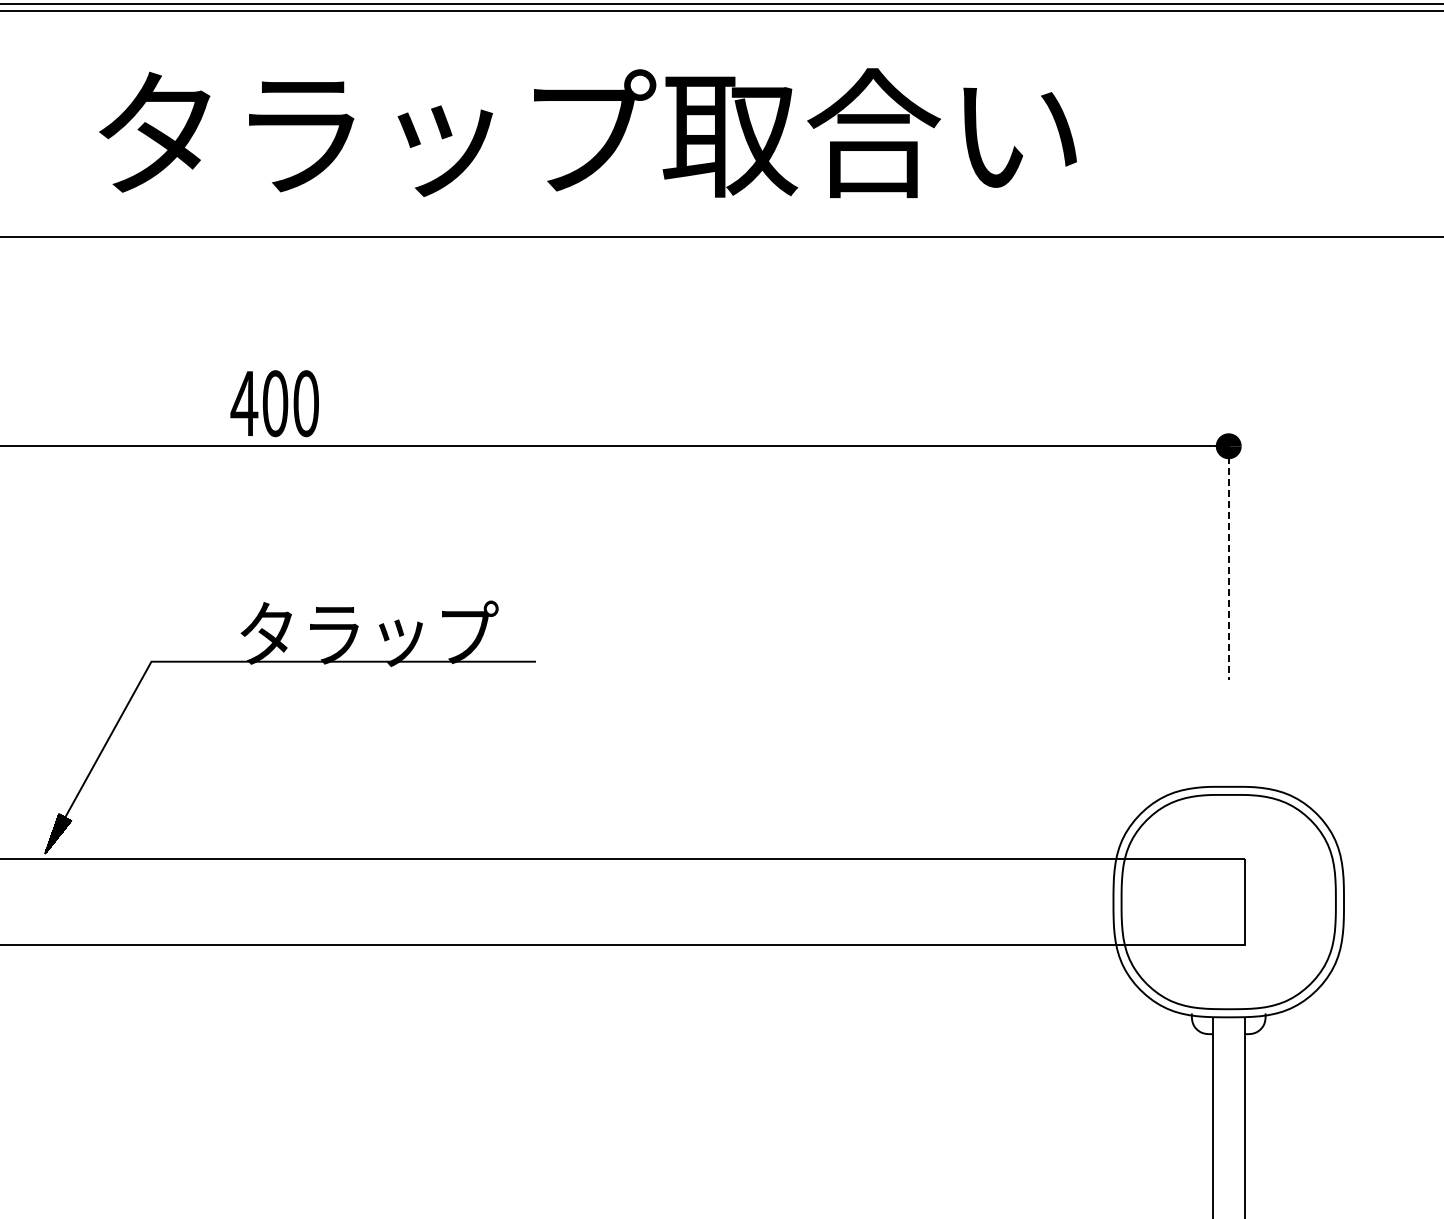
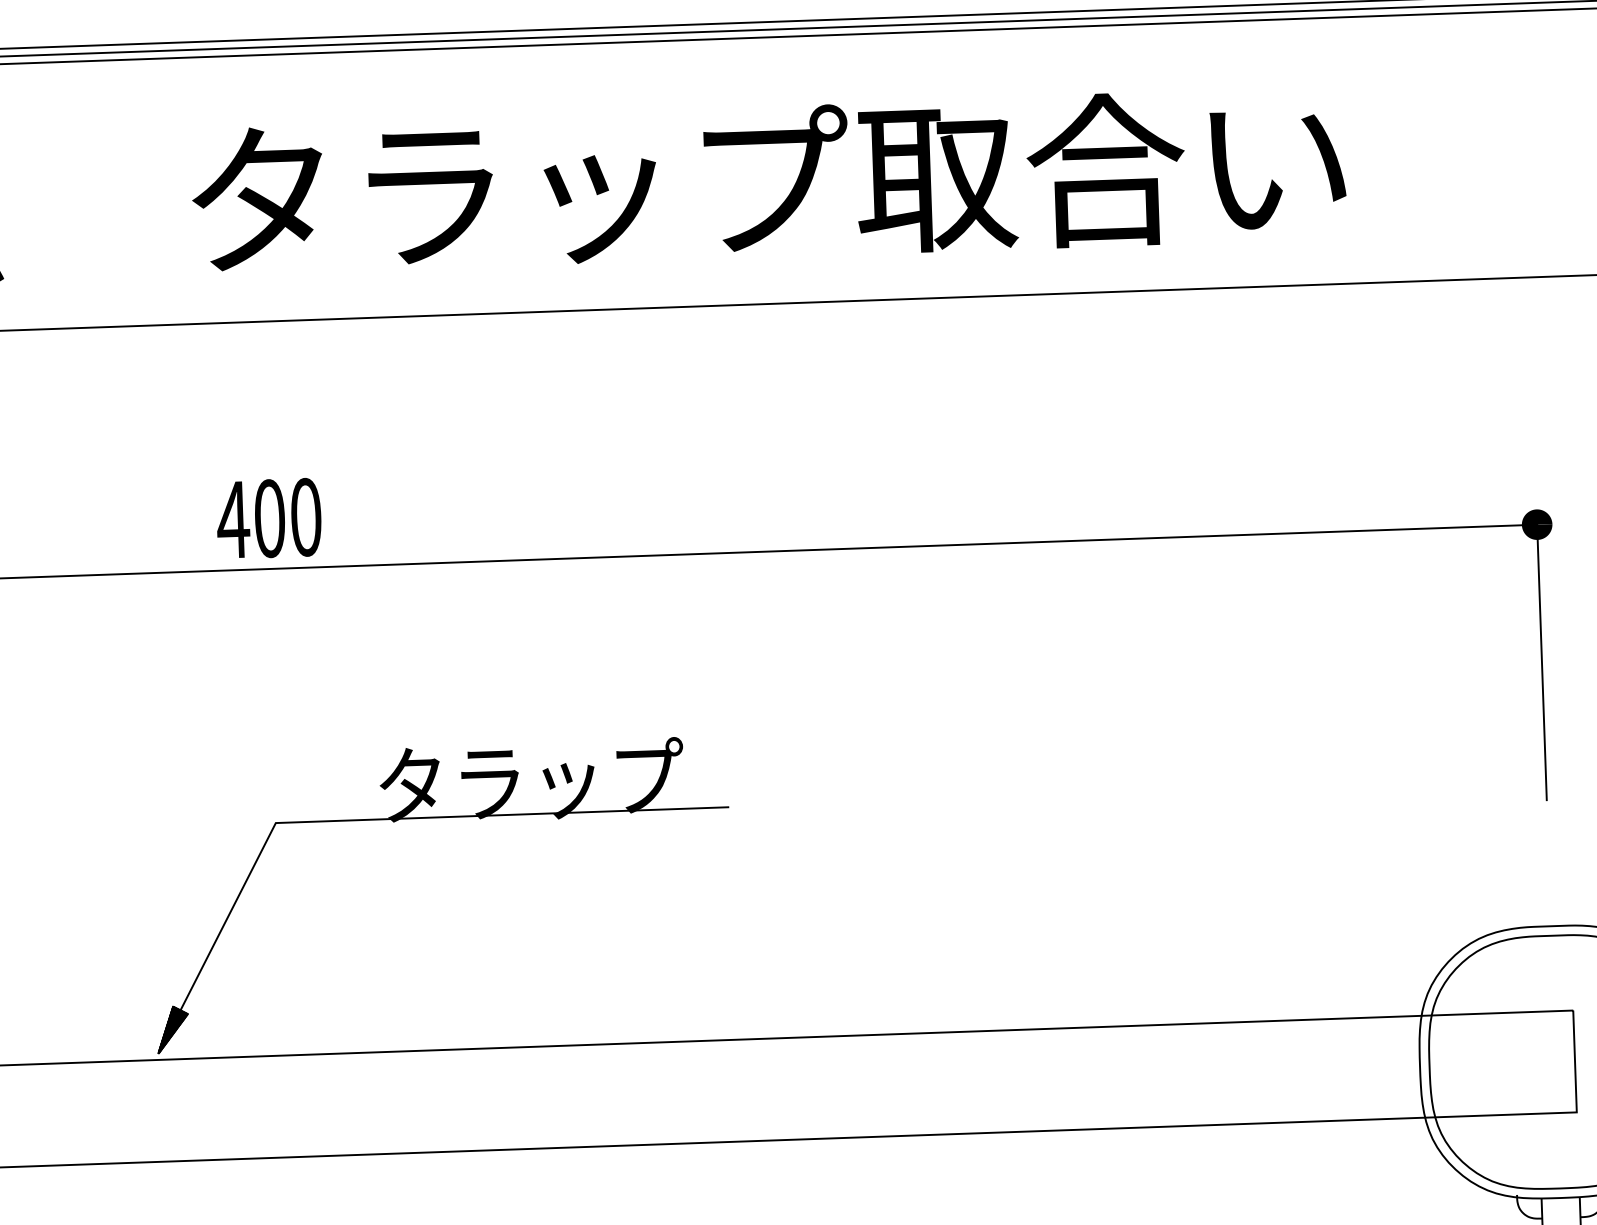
text: (274, 403) -> (268, 518), moved
line: (1228, 563) -> (1541, 662), dashed -> solid

